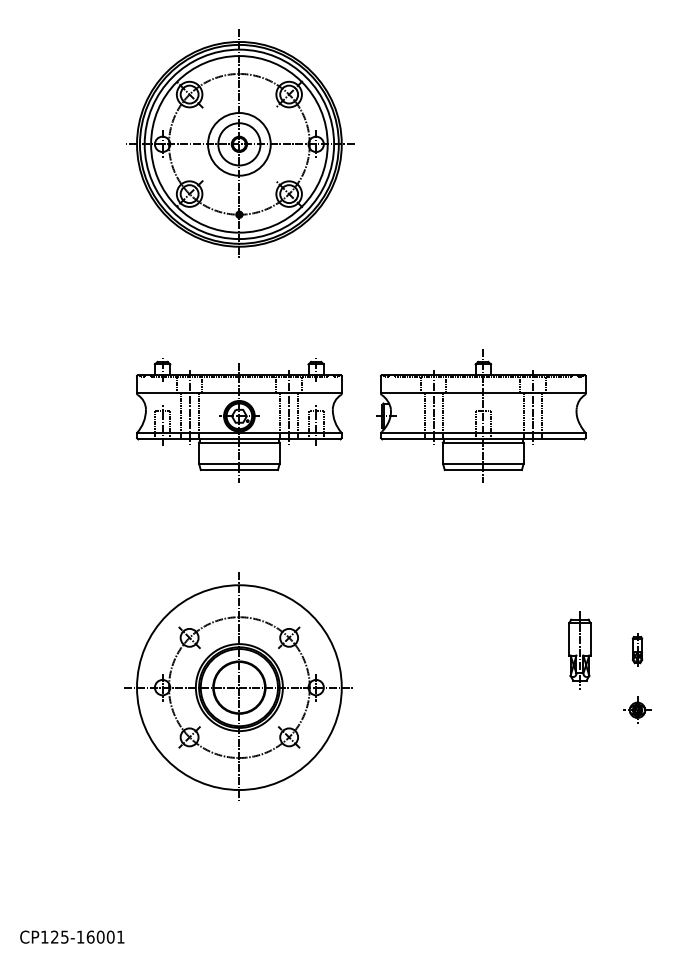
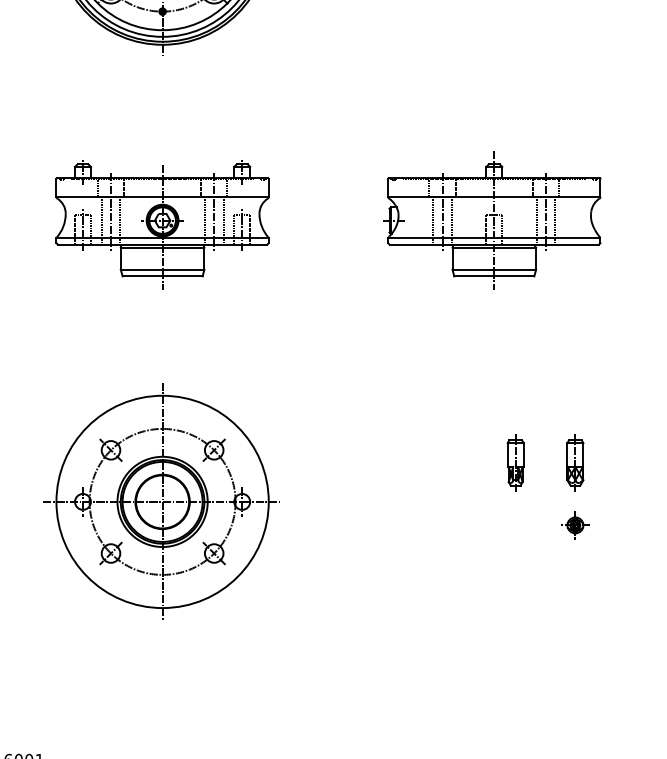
part: (481, 415) -> (492, 219), moved
part: (579, 649) -> (515, 462), size x0.71
part: (637, 649) -> (575, 462), size x1.67

